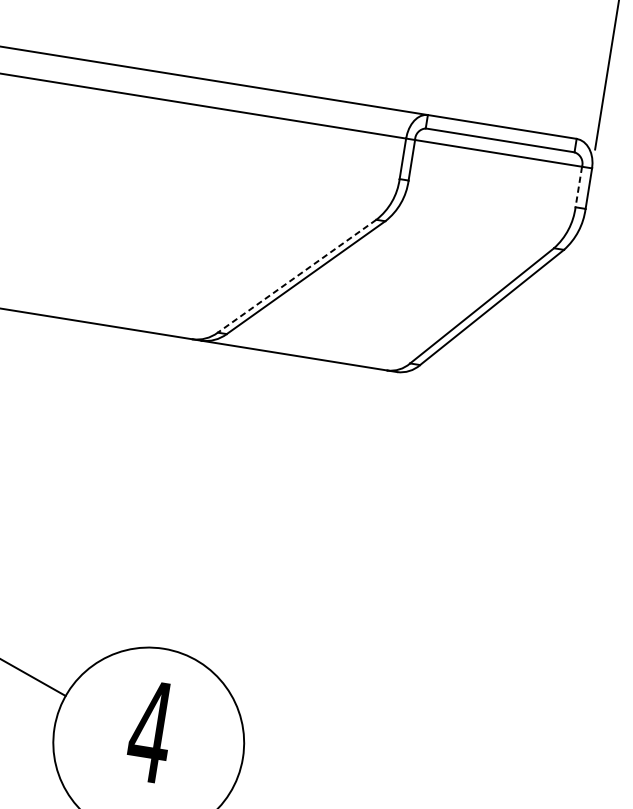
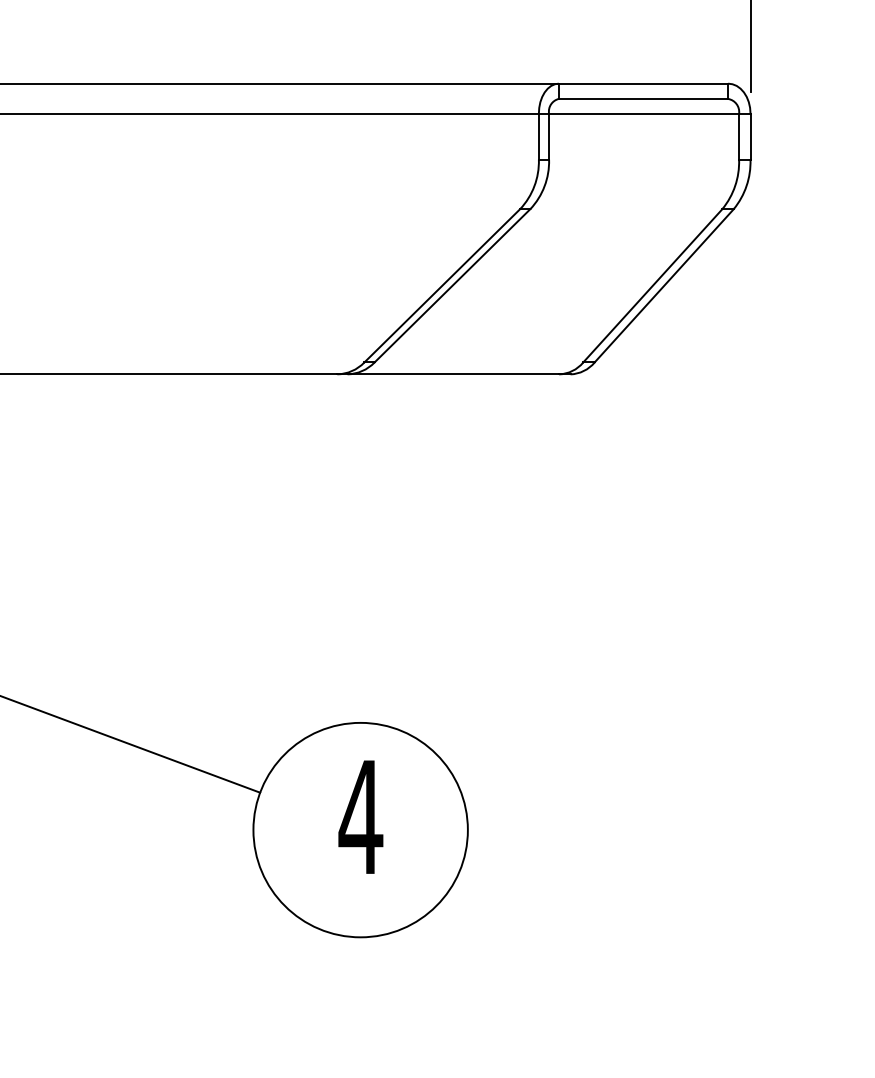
line: (579, 187) -> (739, 137), dashed -> solid
line: (296, 276) -> (441, 286), dashed -> solid

